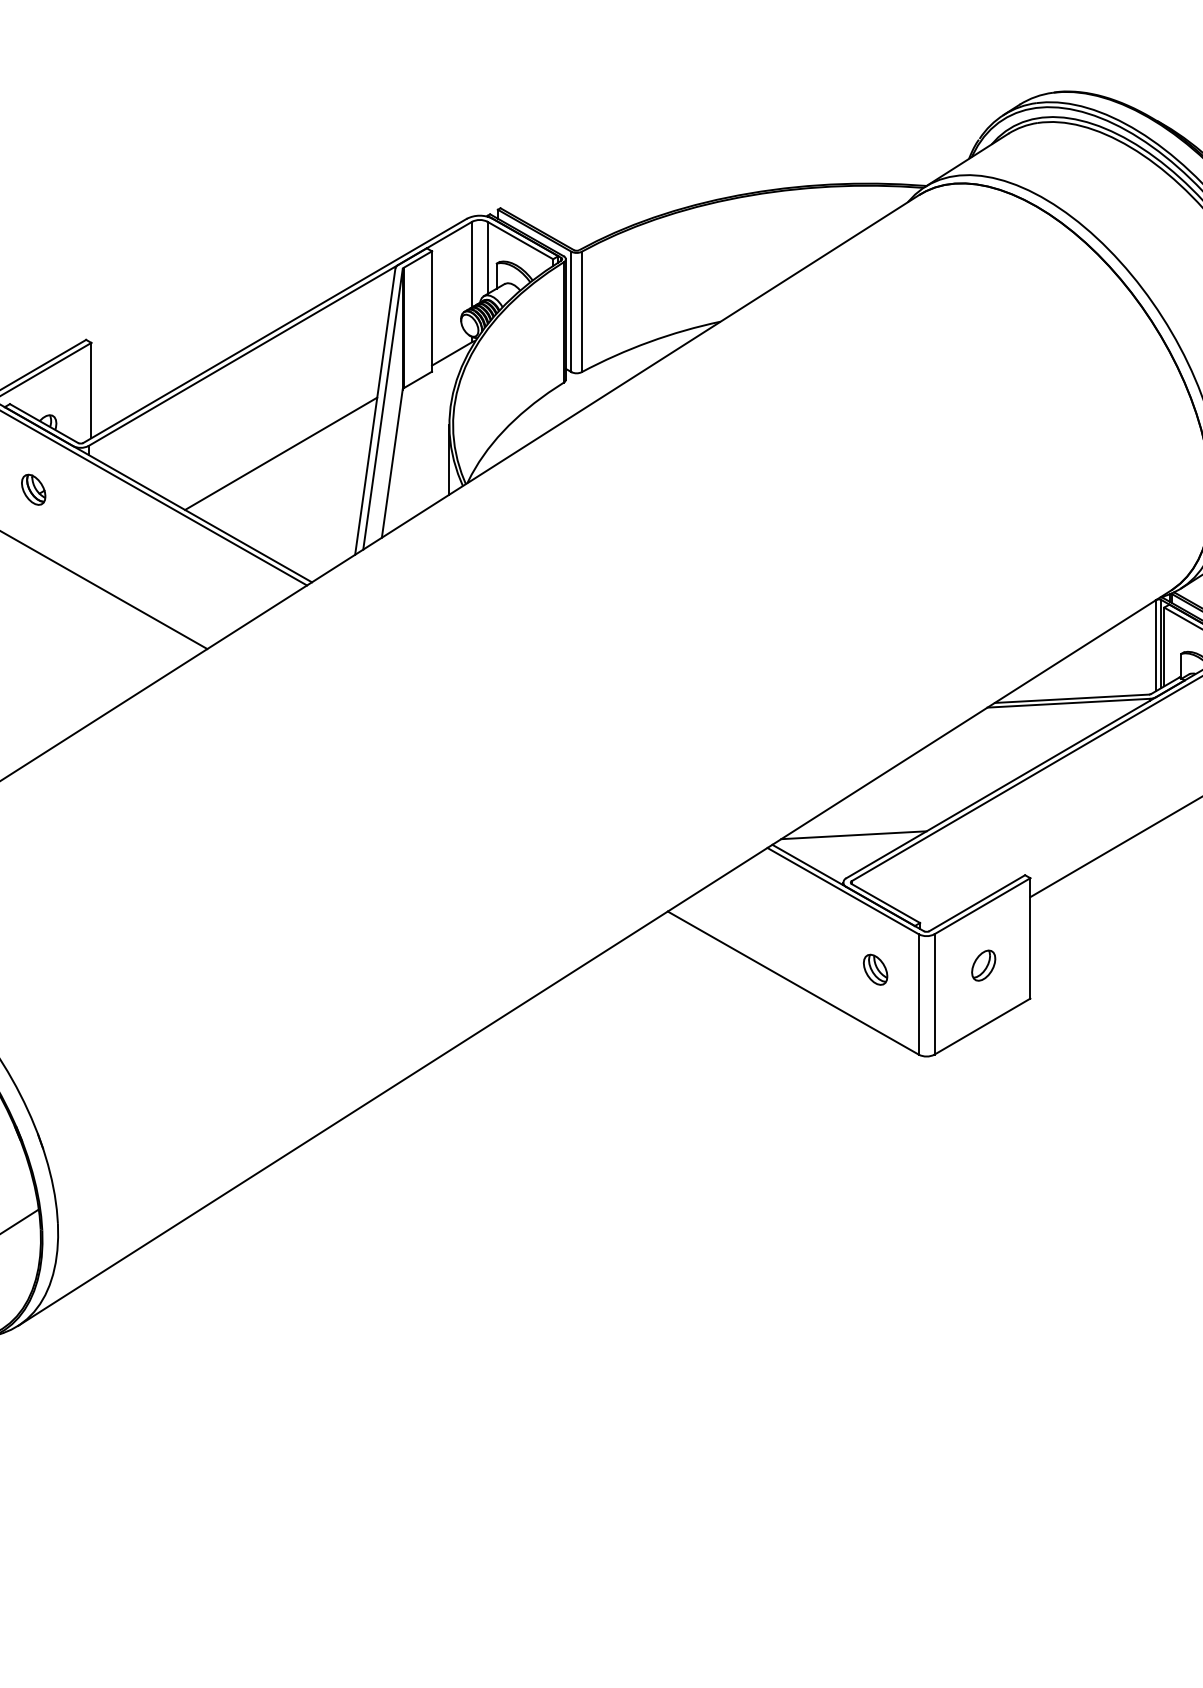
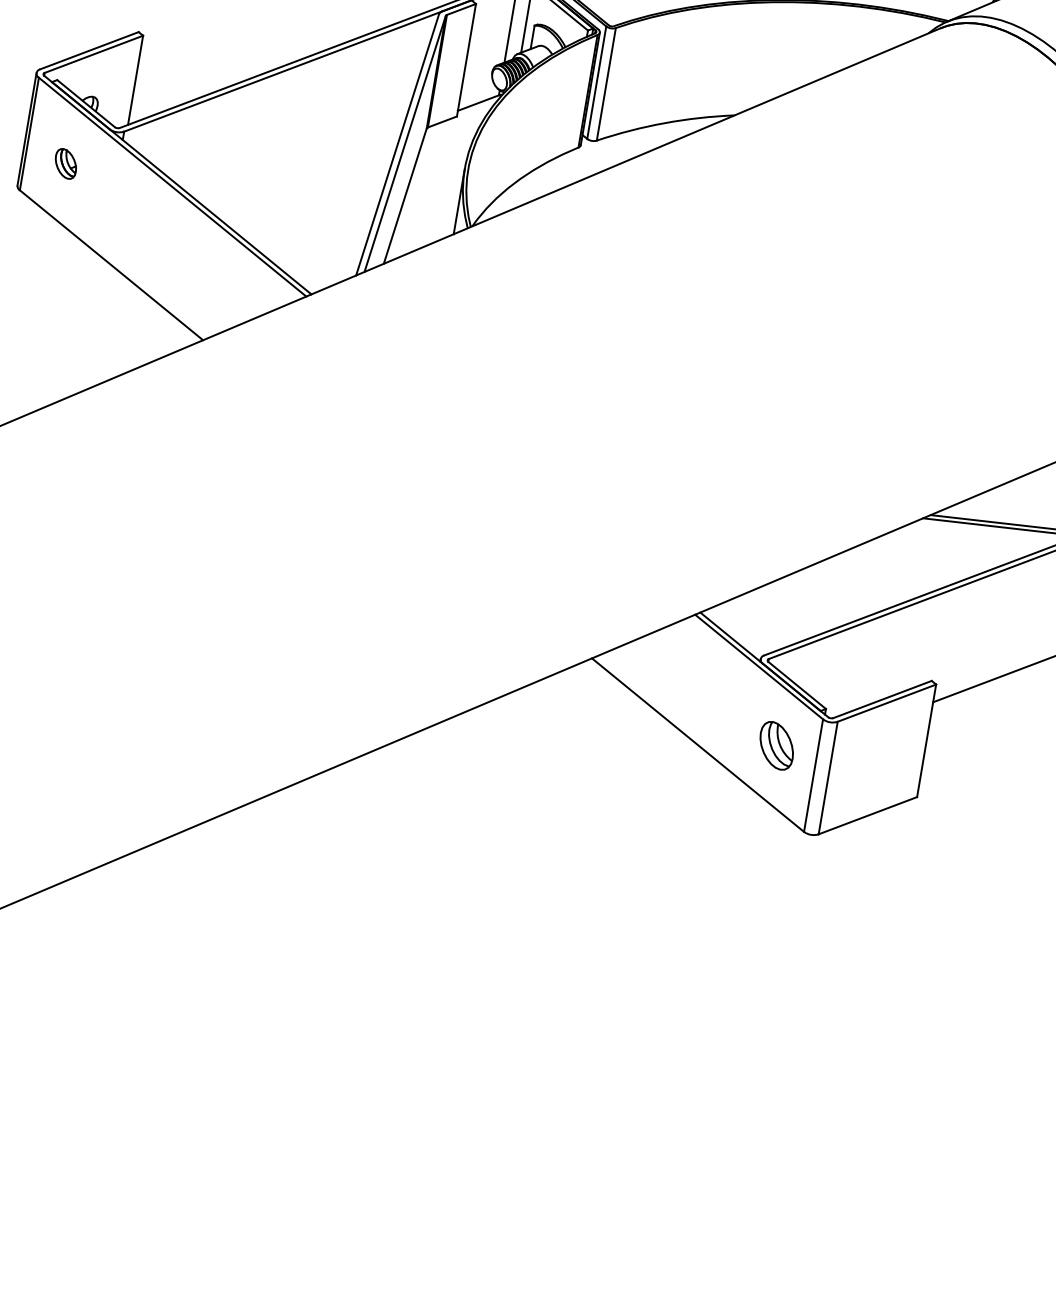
line: (281, 453) -> (303, 169), removed
line: (853, 835) -> (777, 616), removed
part: (983, 965) -> (878, 758), removed
part: (875, 969) -> (776, 745), size x1.6

